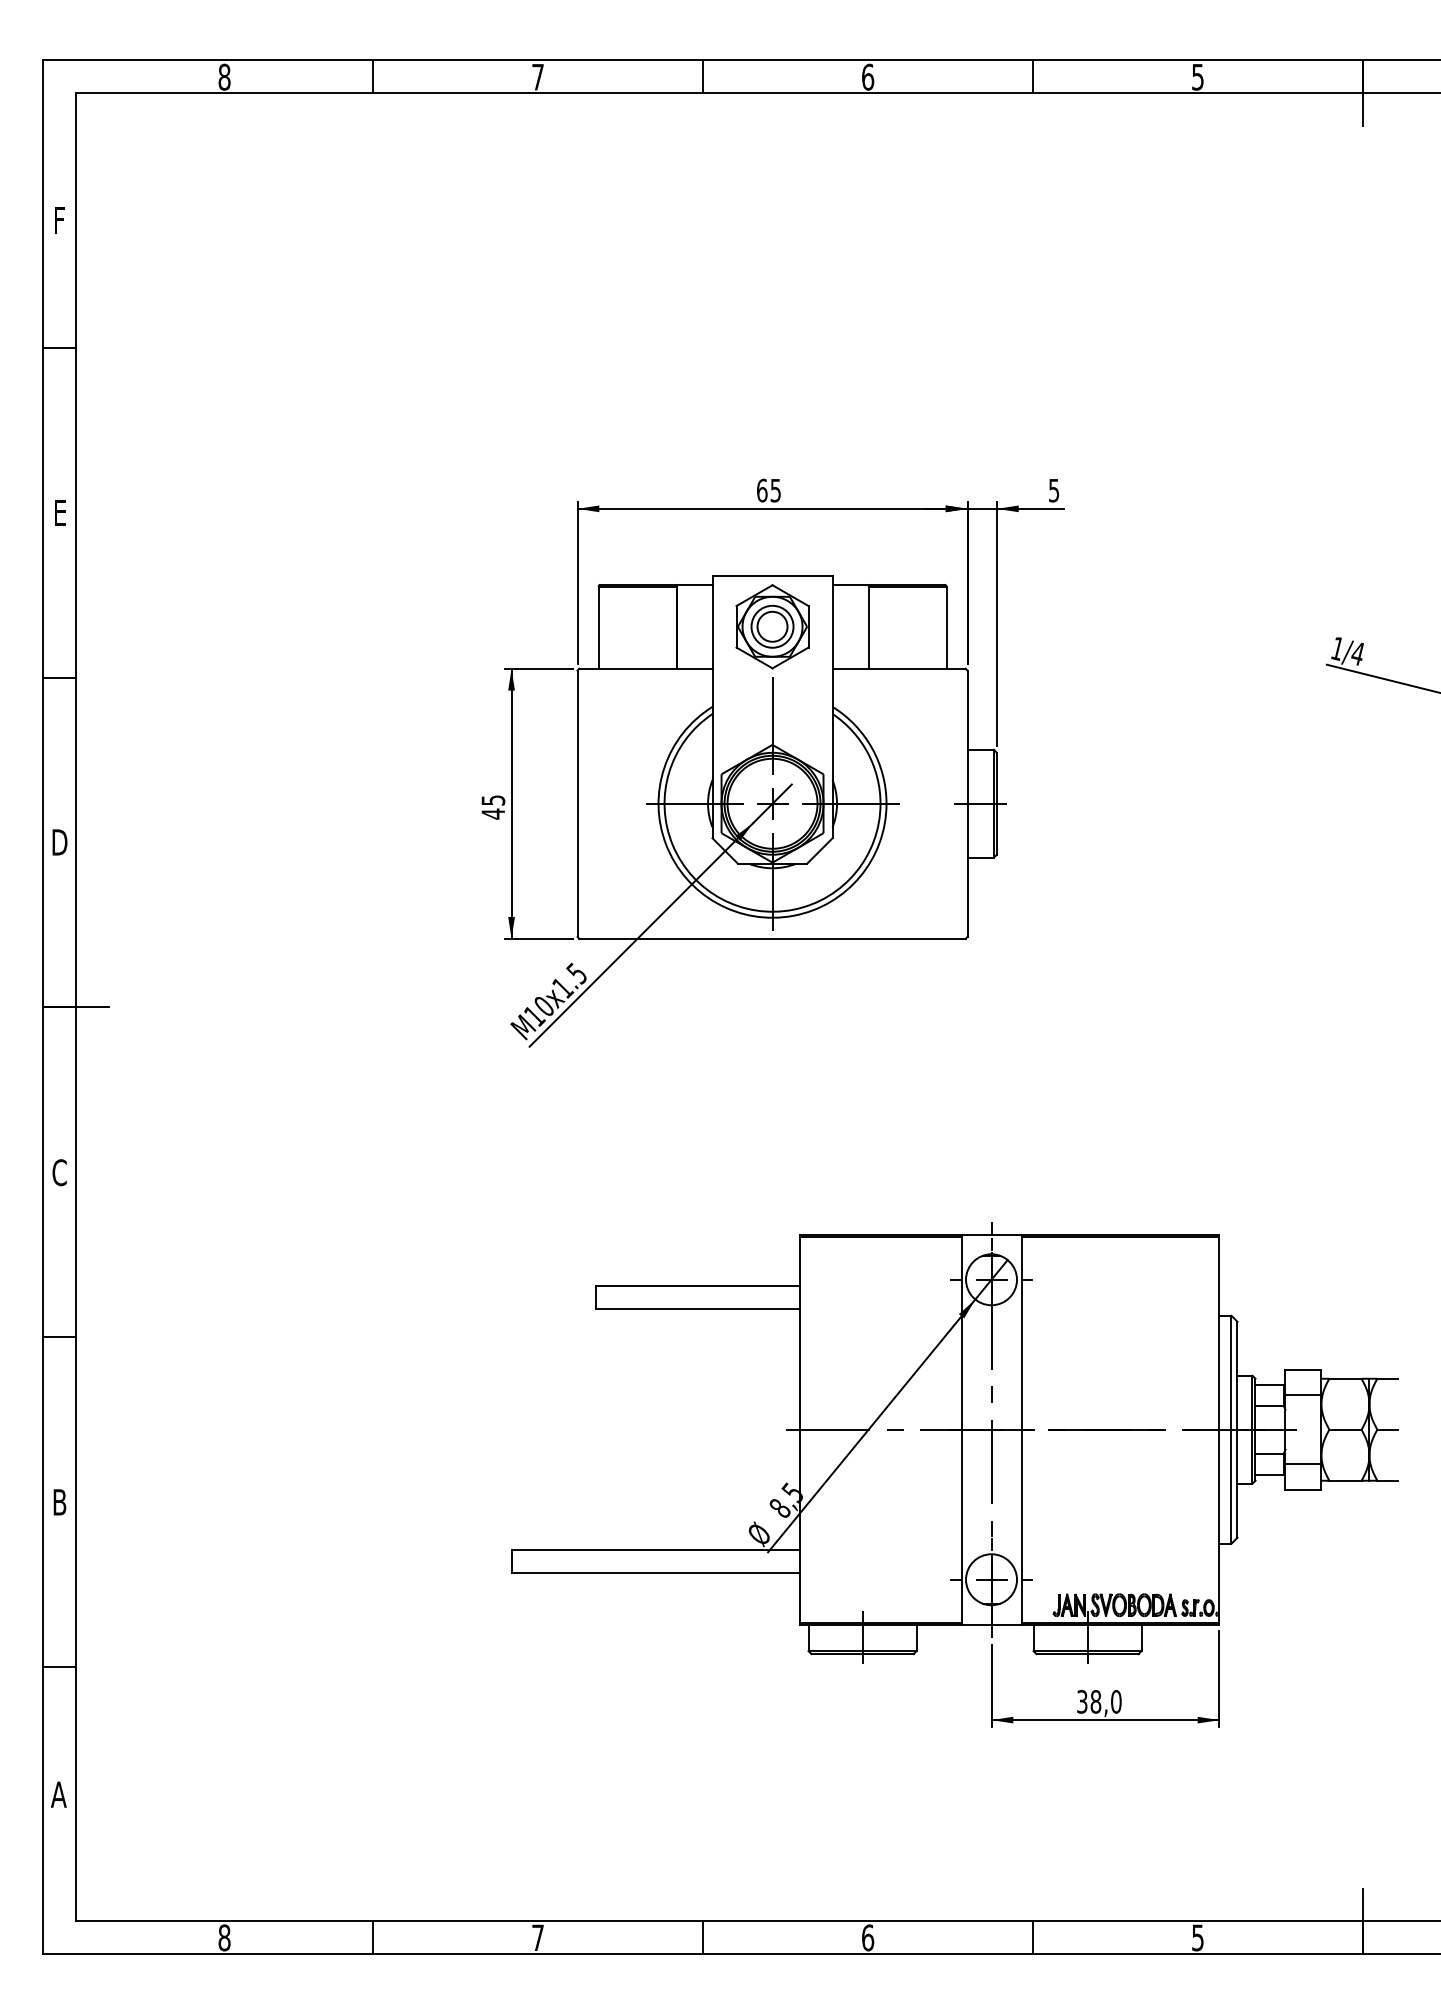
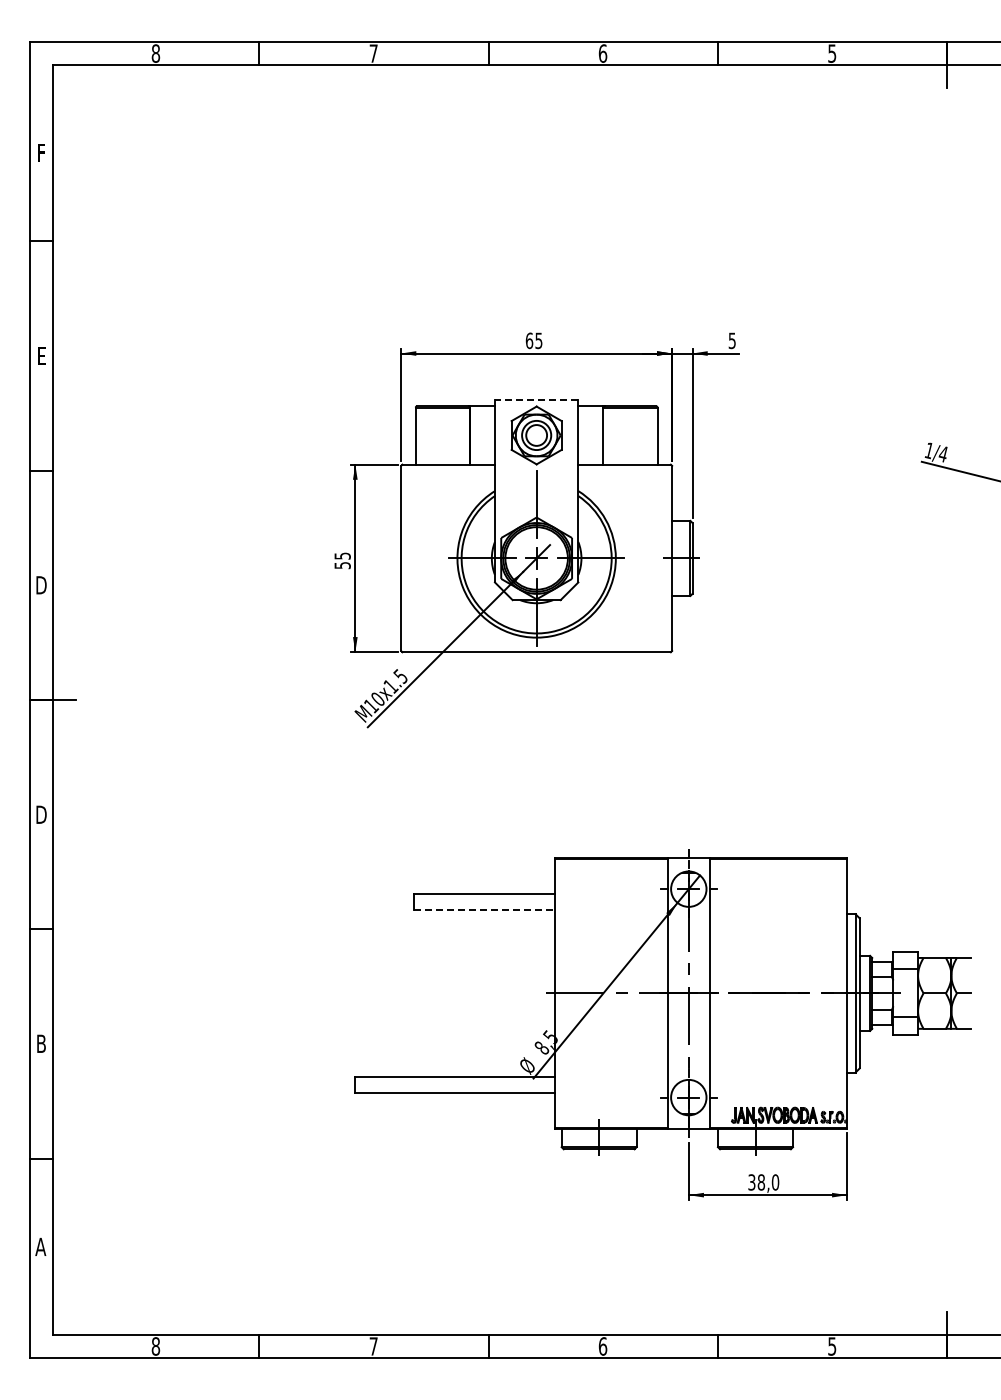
line: (772, 576) -> (536, 400), solid -> dashed
text: (493, 813) -> (342, 565), 45 -> 55
text: (59, 1172) -> (41, 814), C -> D
line: (697, 1309) -> (484, 909), solid -> dashed

